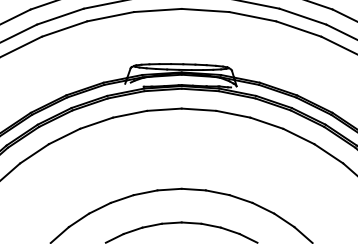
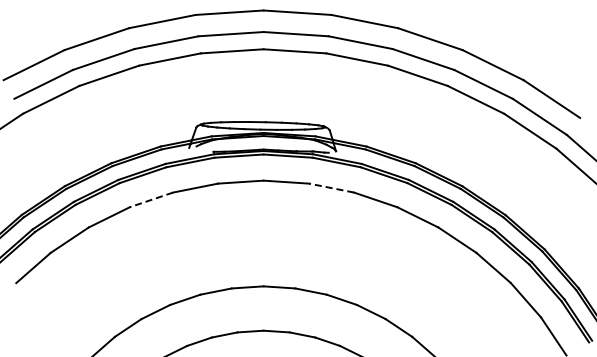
line: (233, 114) -> (331, 188), solid -> dashed
line: (96, 122) -> (151, 199), solid -> dashed

